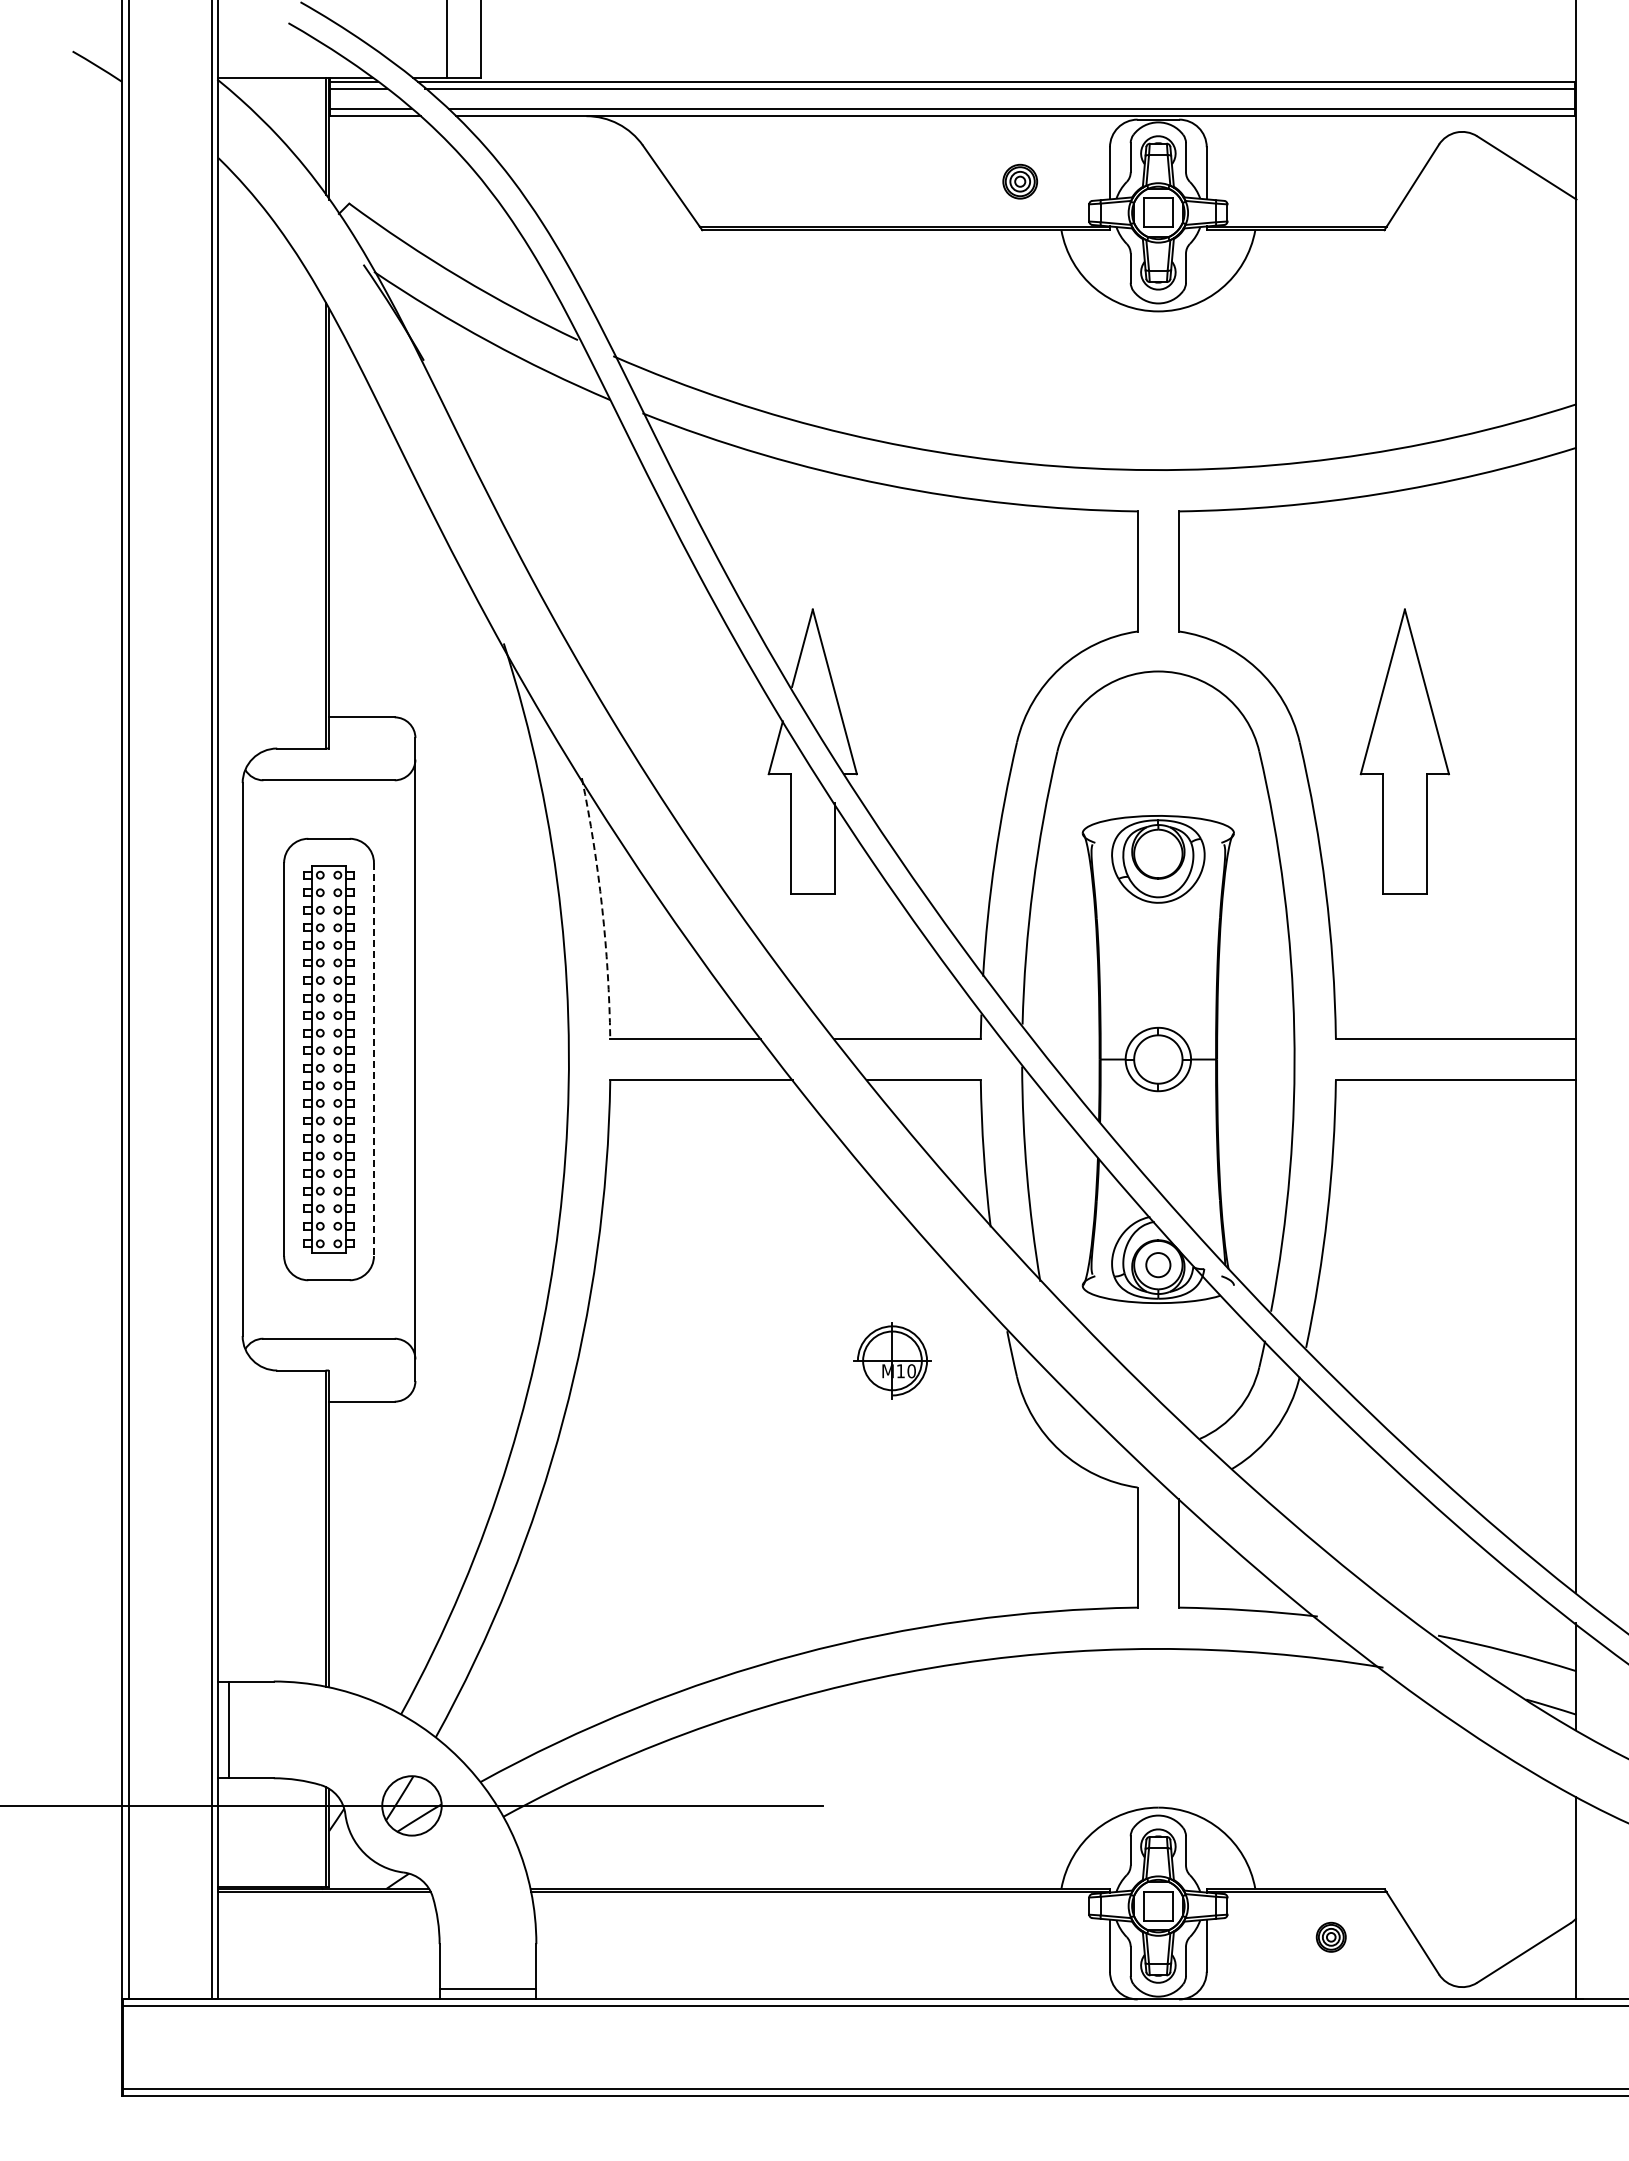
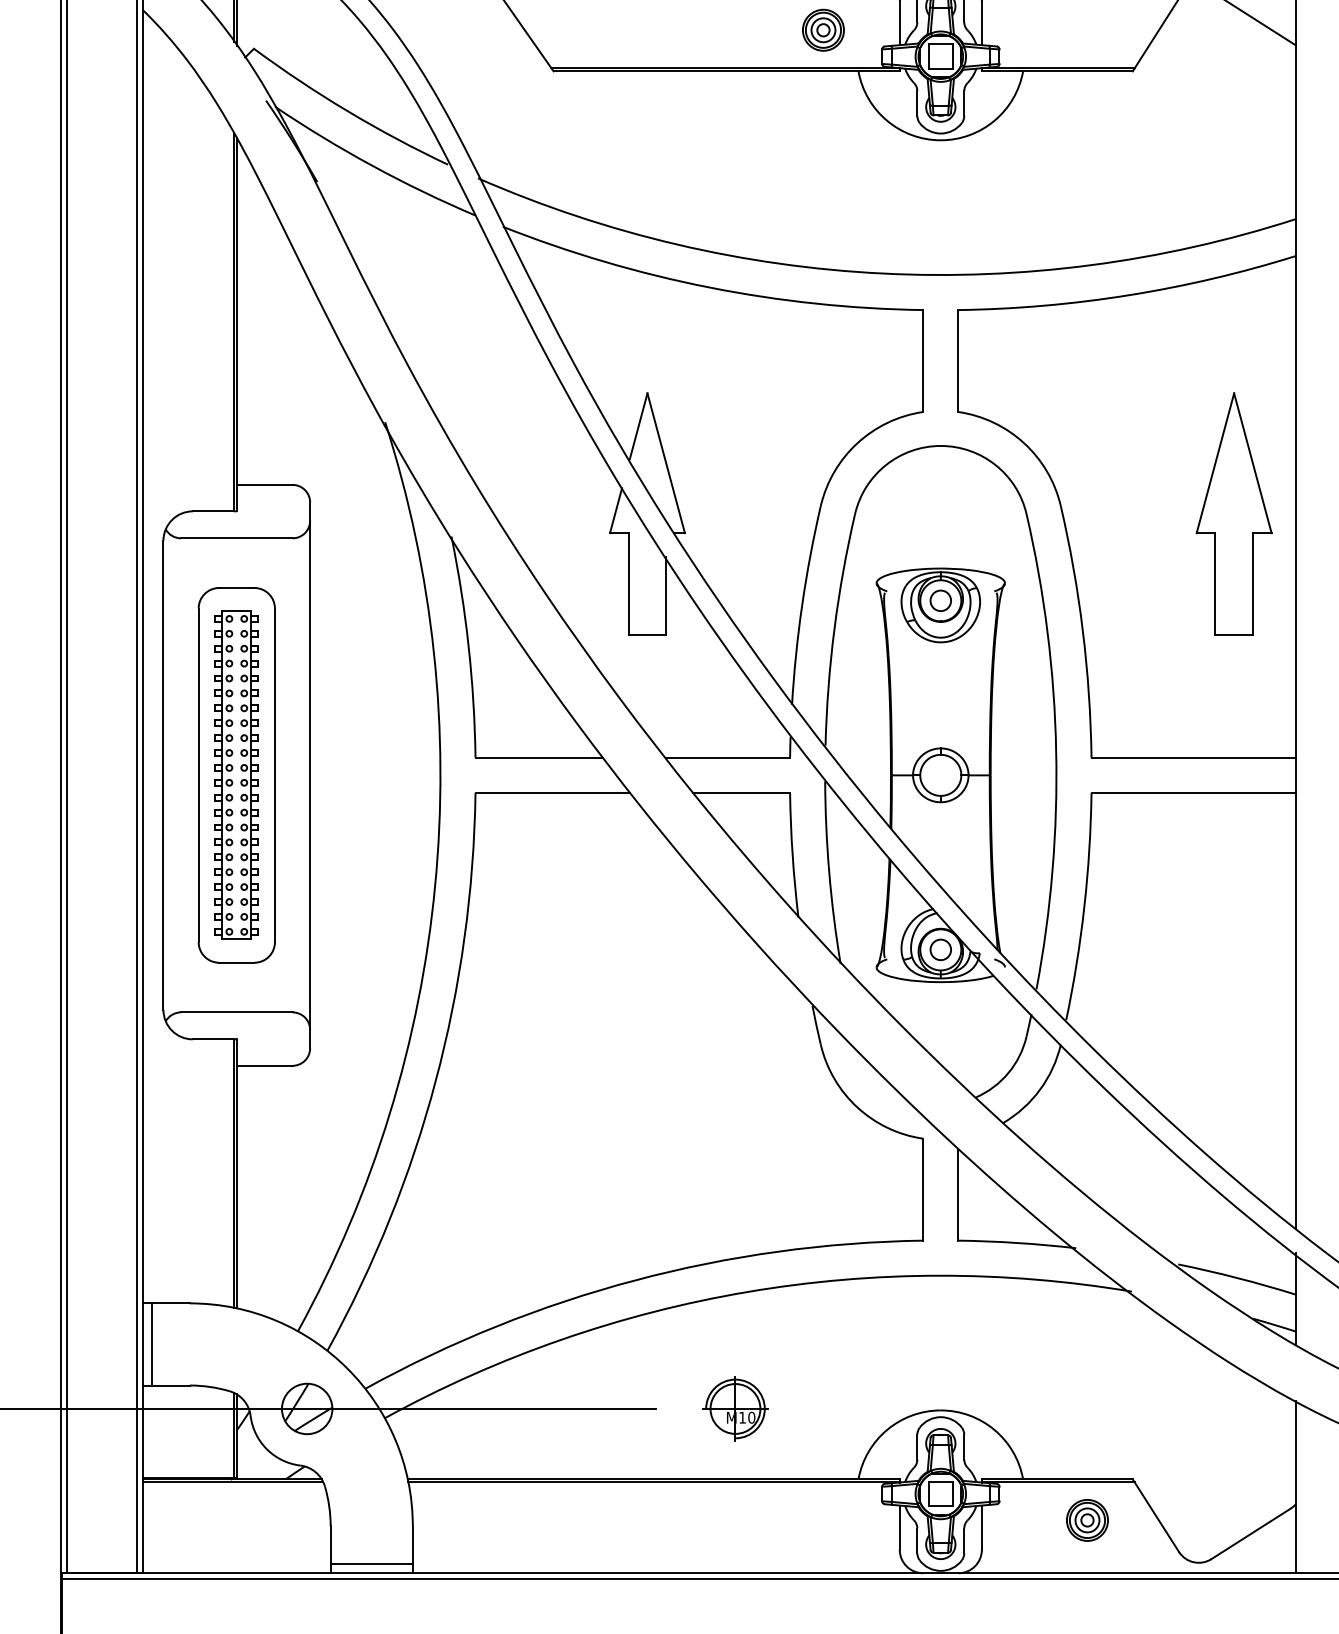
part: (1020, 181) -> (823, 30), size x1.43
part: (1404, 751) -> (1233, 513), moved
circle: (1158, 853) -> (940, 600), added
arc: (602, 907) -> (468, 646), dashed -> solid
line: (373, 1059) -> (274, 775), dashed -> solid
part: (892, 1360) -> (735, 1408), moved
part: (1331, 1937) -> (1087, 1520), size x1.67

